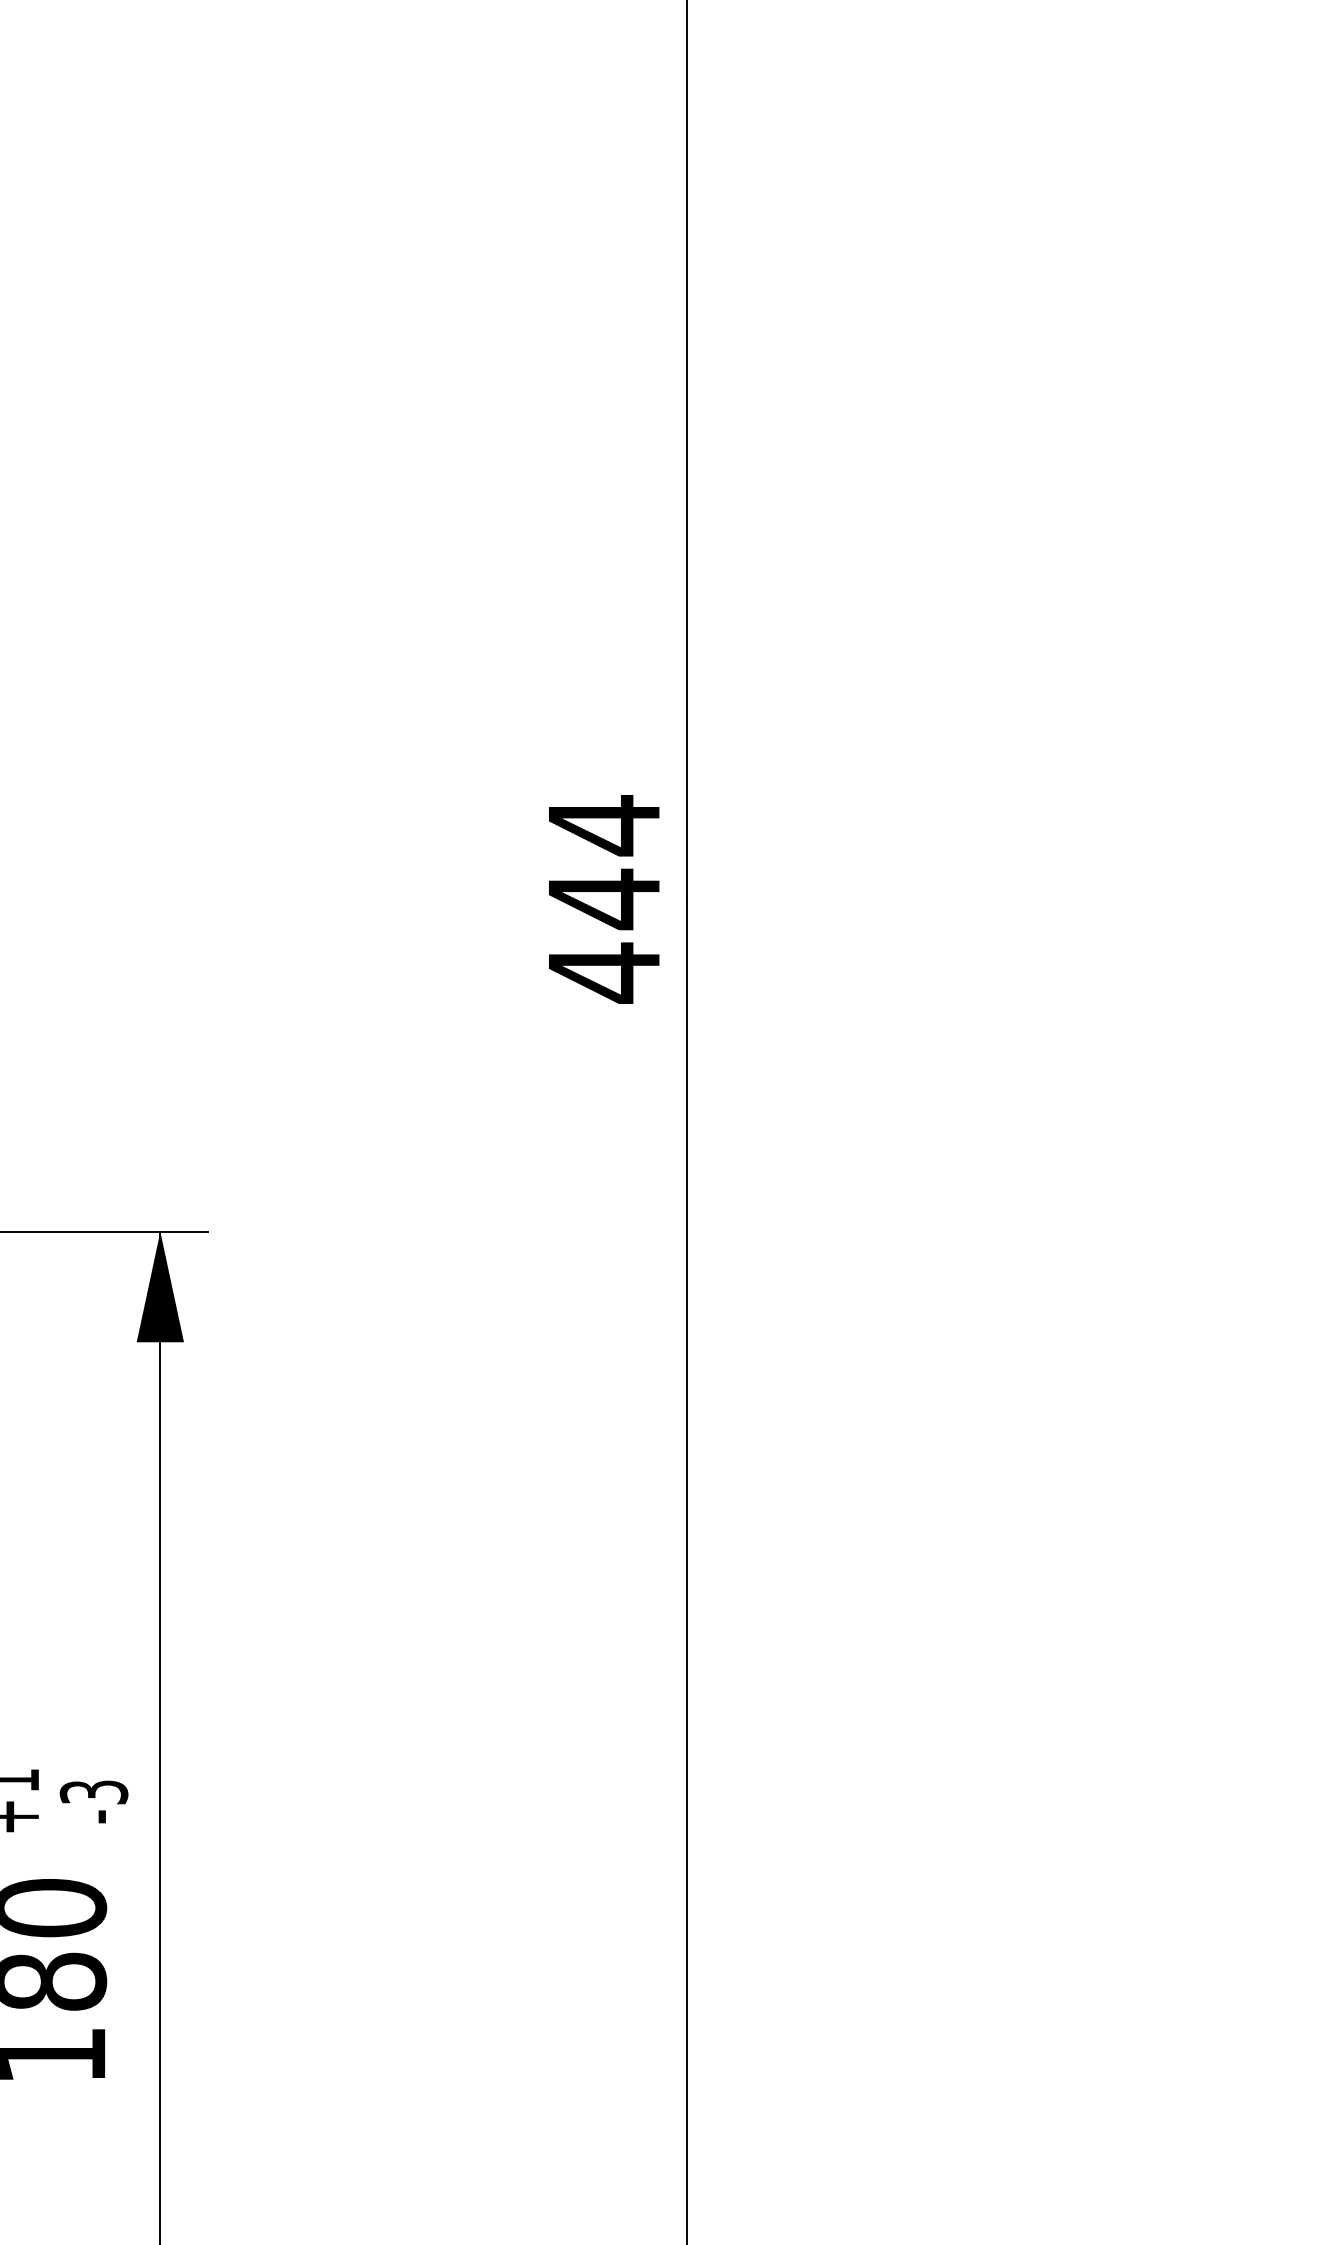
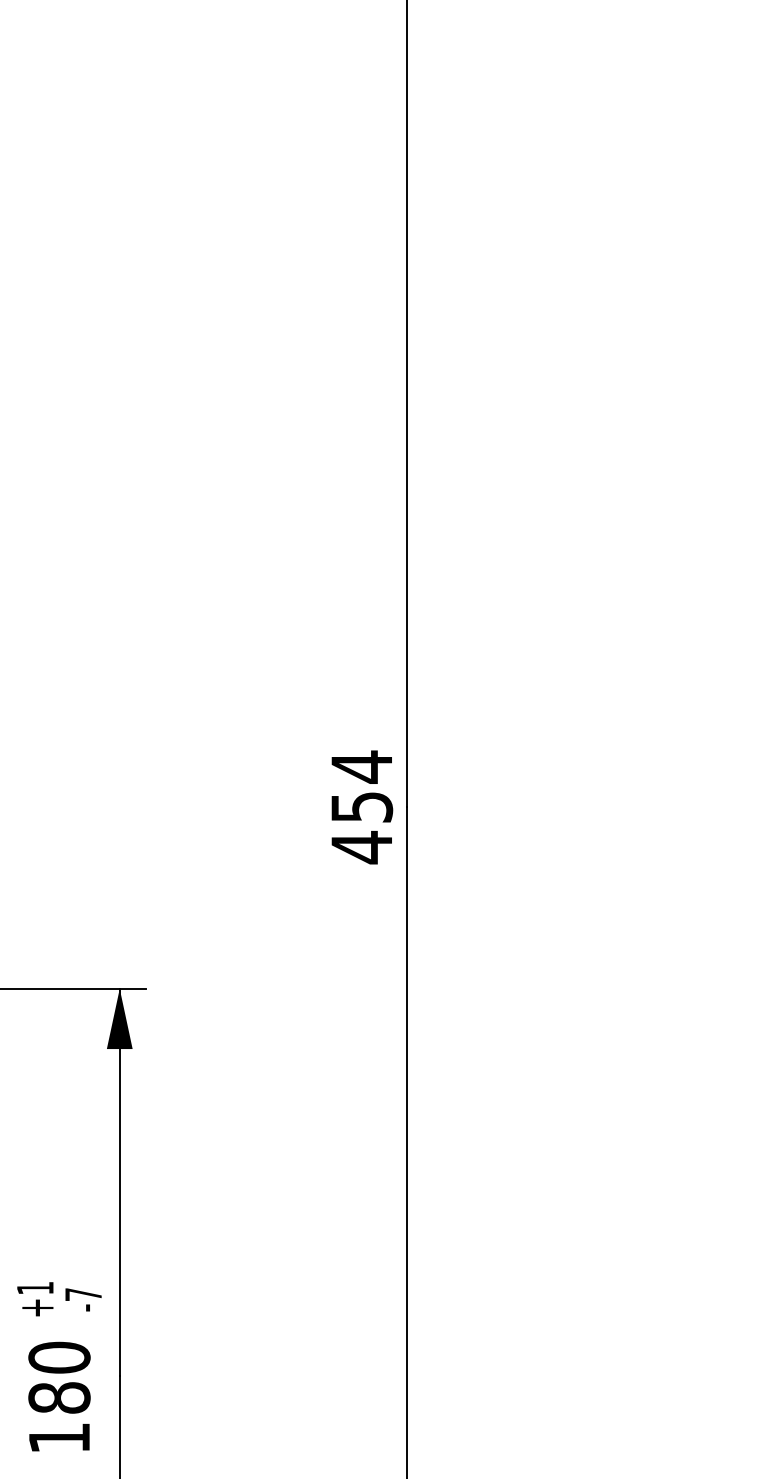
text: (605, 899) -> (362, 807), 444 -> 454
text: (93, 1792) -> (83, 1294), -3 -> -7

